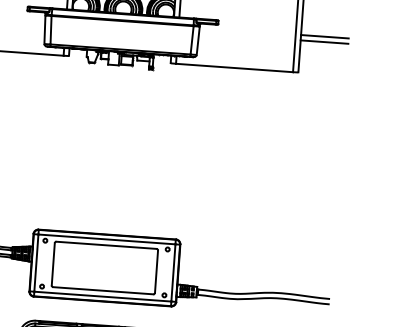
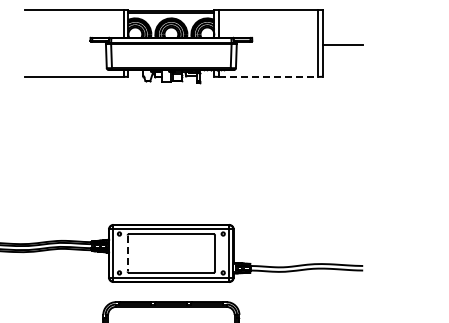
line: (323, 41) -> (342, 49), removed
line: (234, 67) -> (268, 76), solid -> dashed
line: (53, 264) -> (127, 253), solid -> dashed

